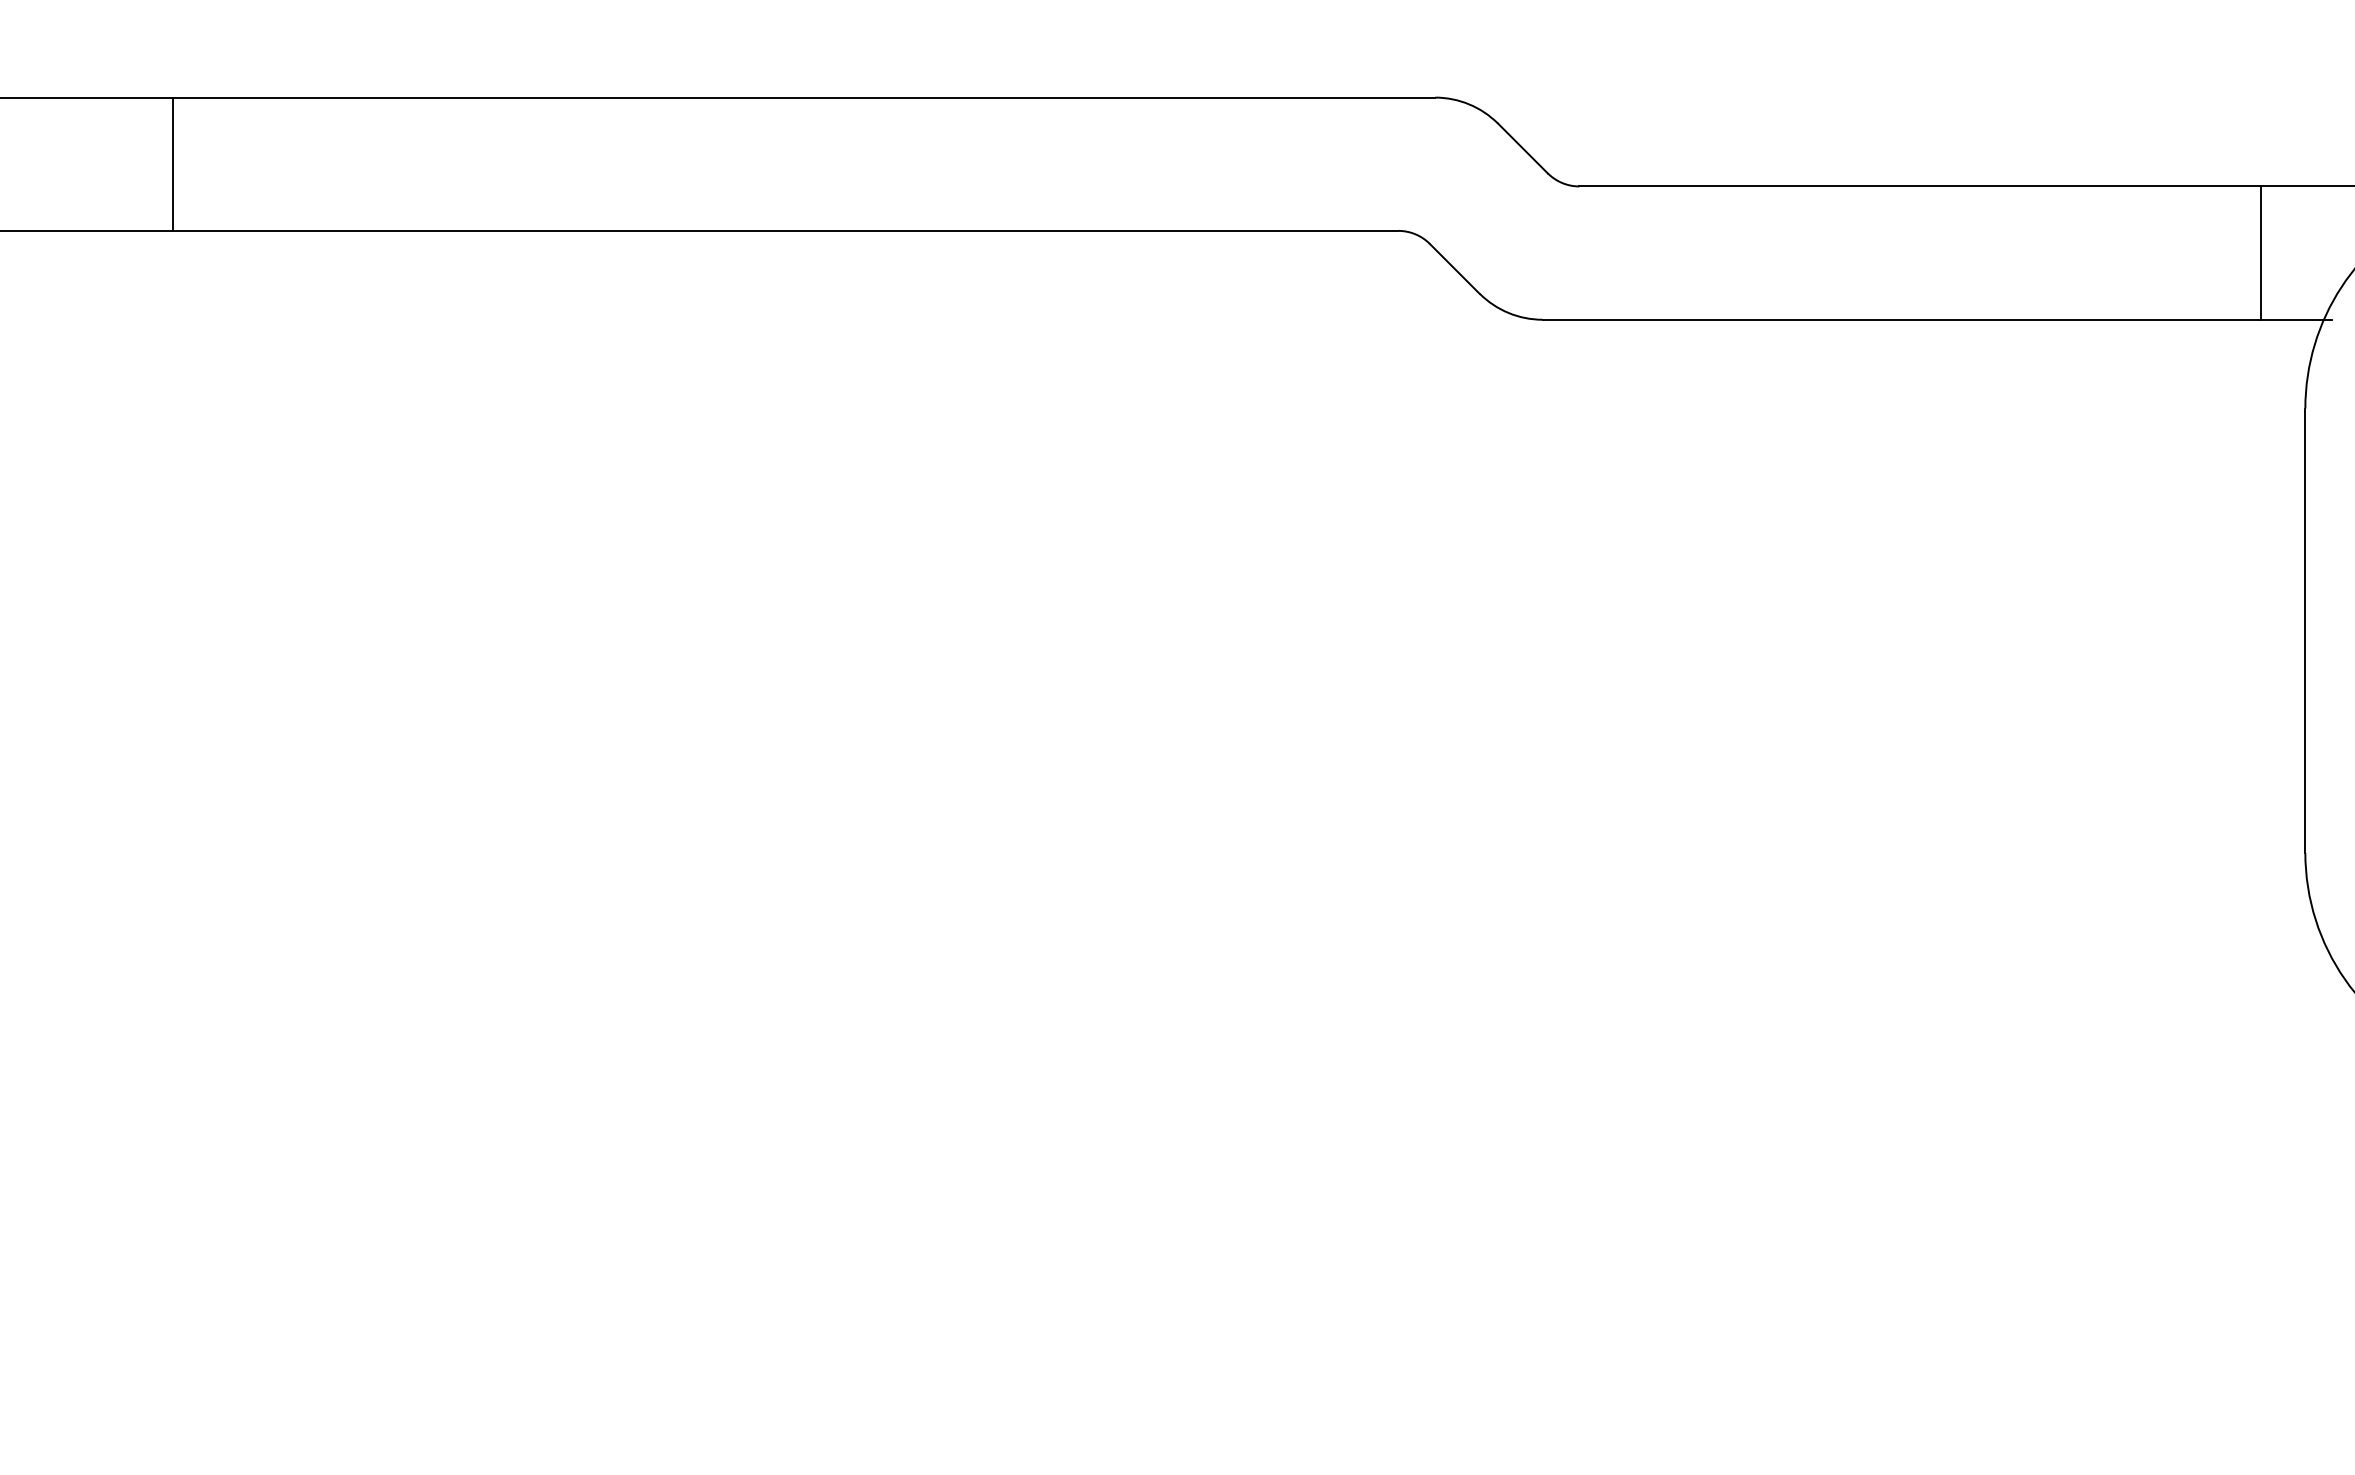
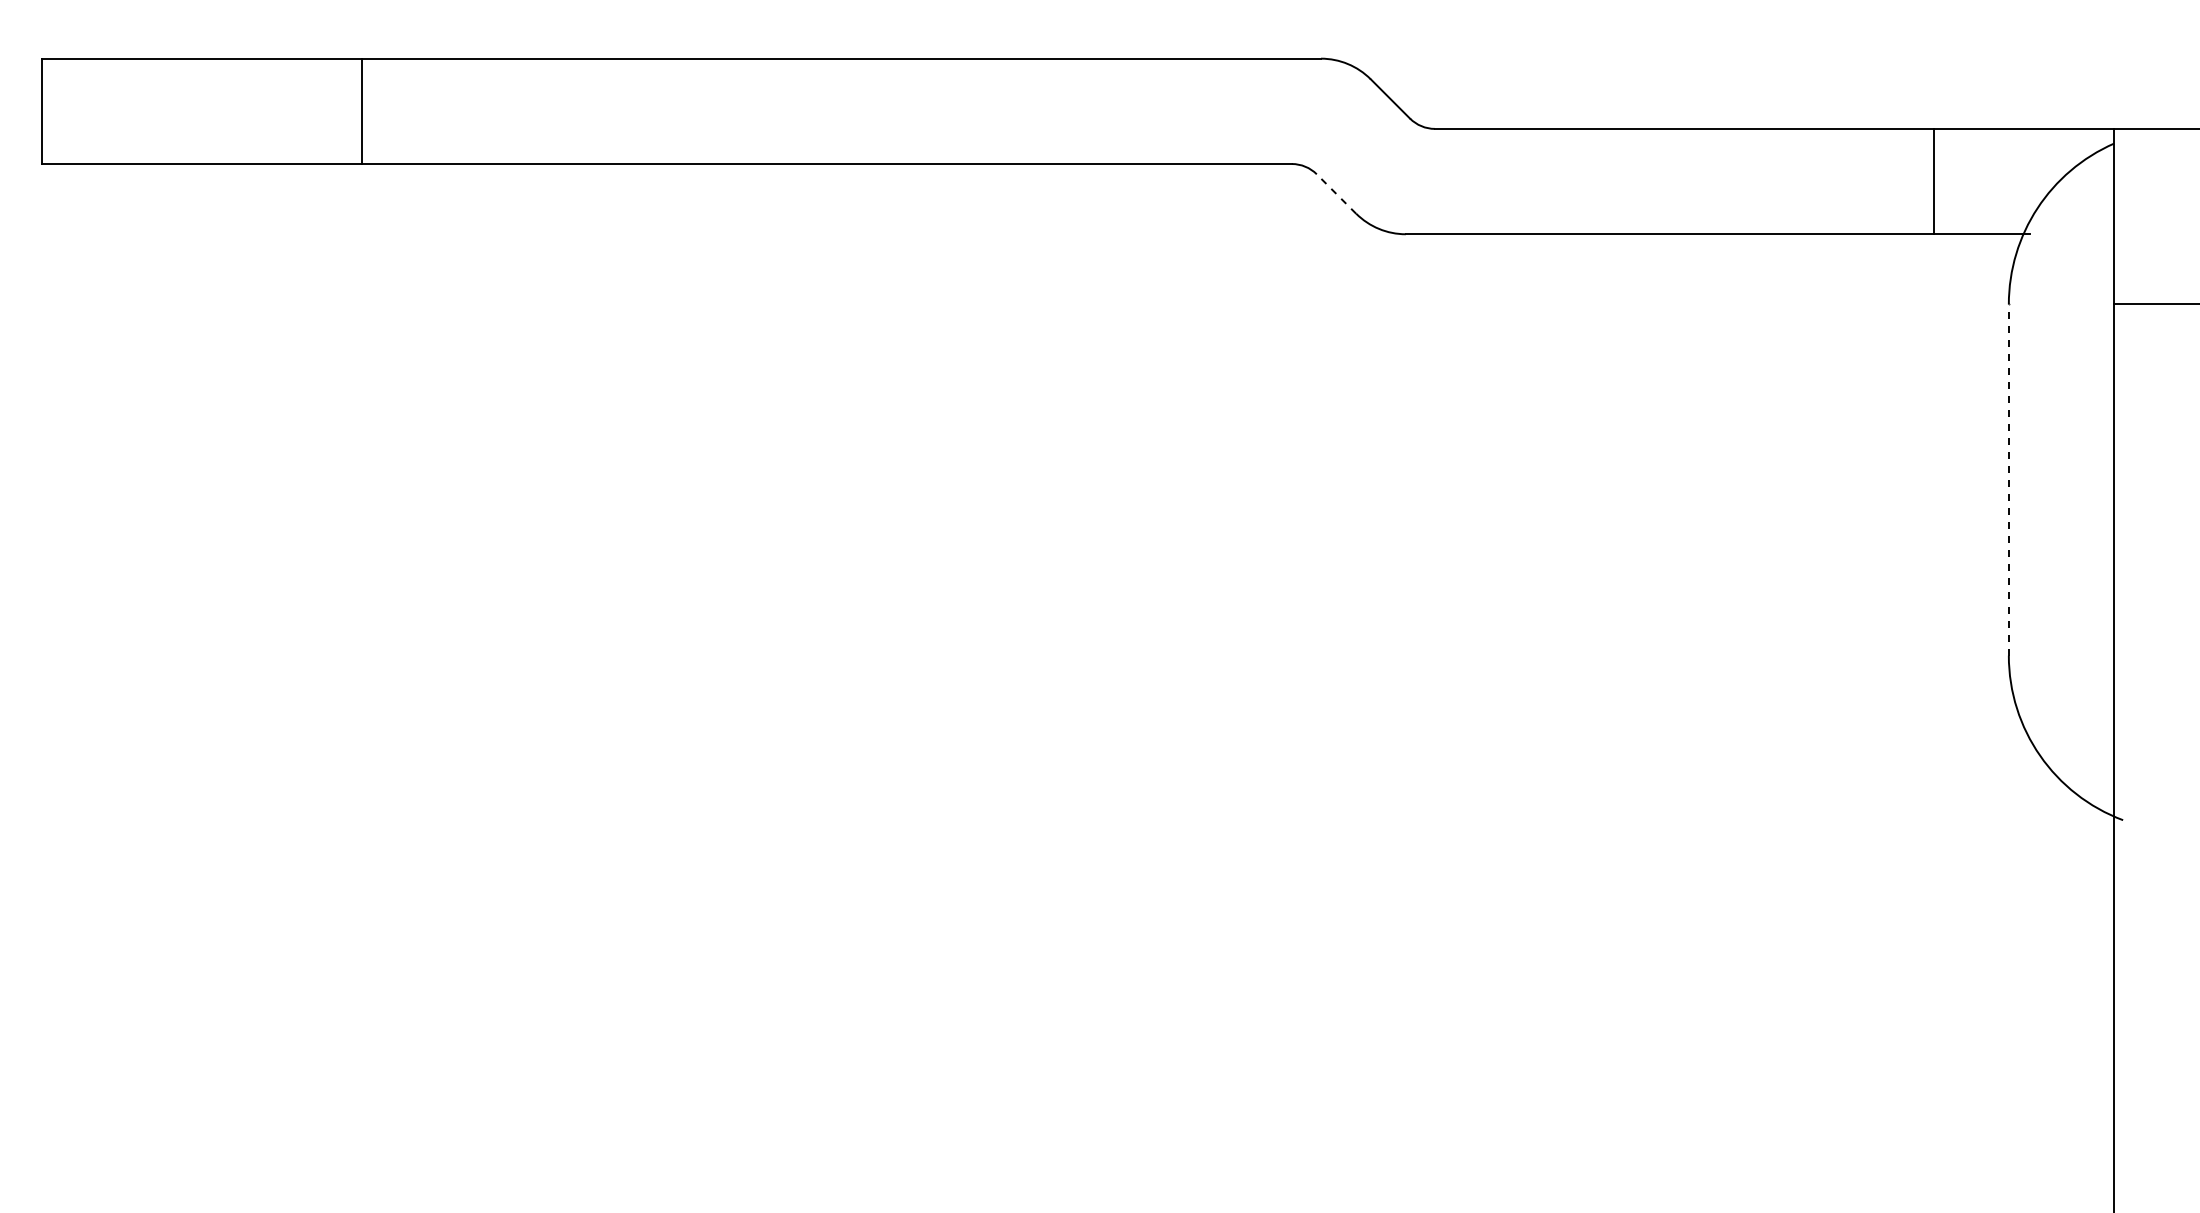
line: (173, 164) -> (362, 111), moved
line: (2260, 252) -> (1933, 181), moved
line: (1454, 269) -> (1336, 194), solid -> dashed
line: (2304, 631) -> (2008, 480), solid -> dashed

